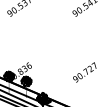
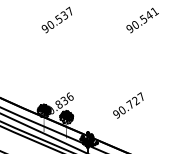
text: (84, 72) -> (128, 105), moved

